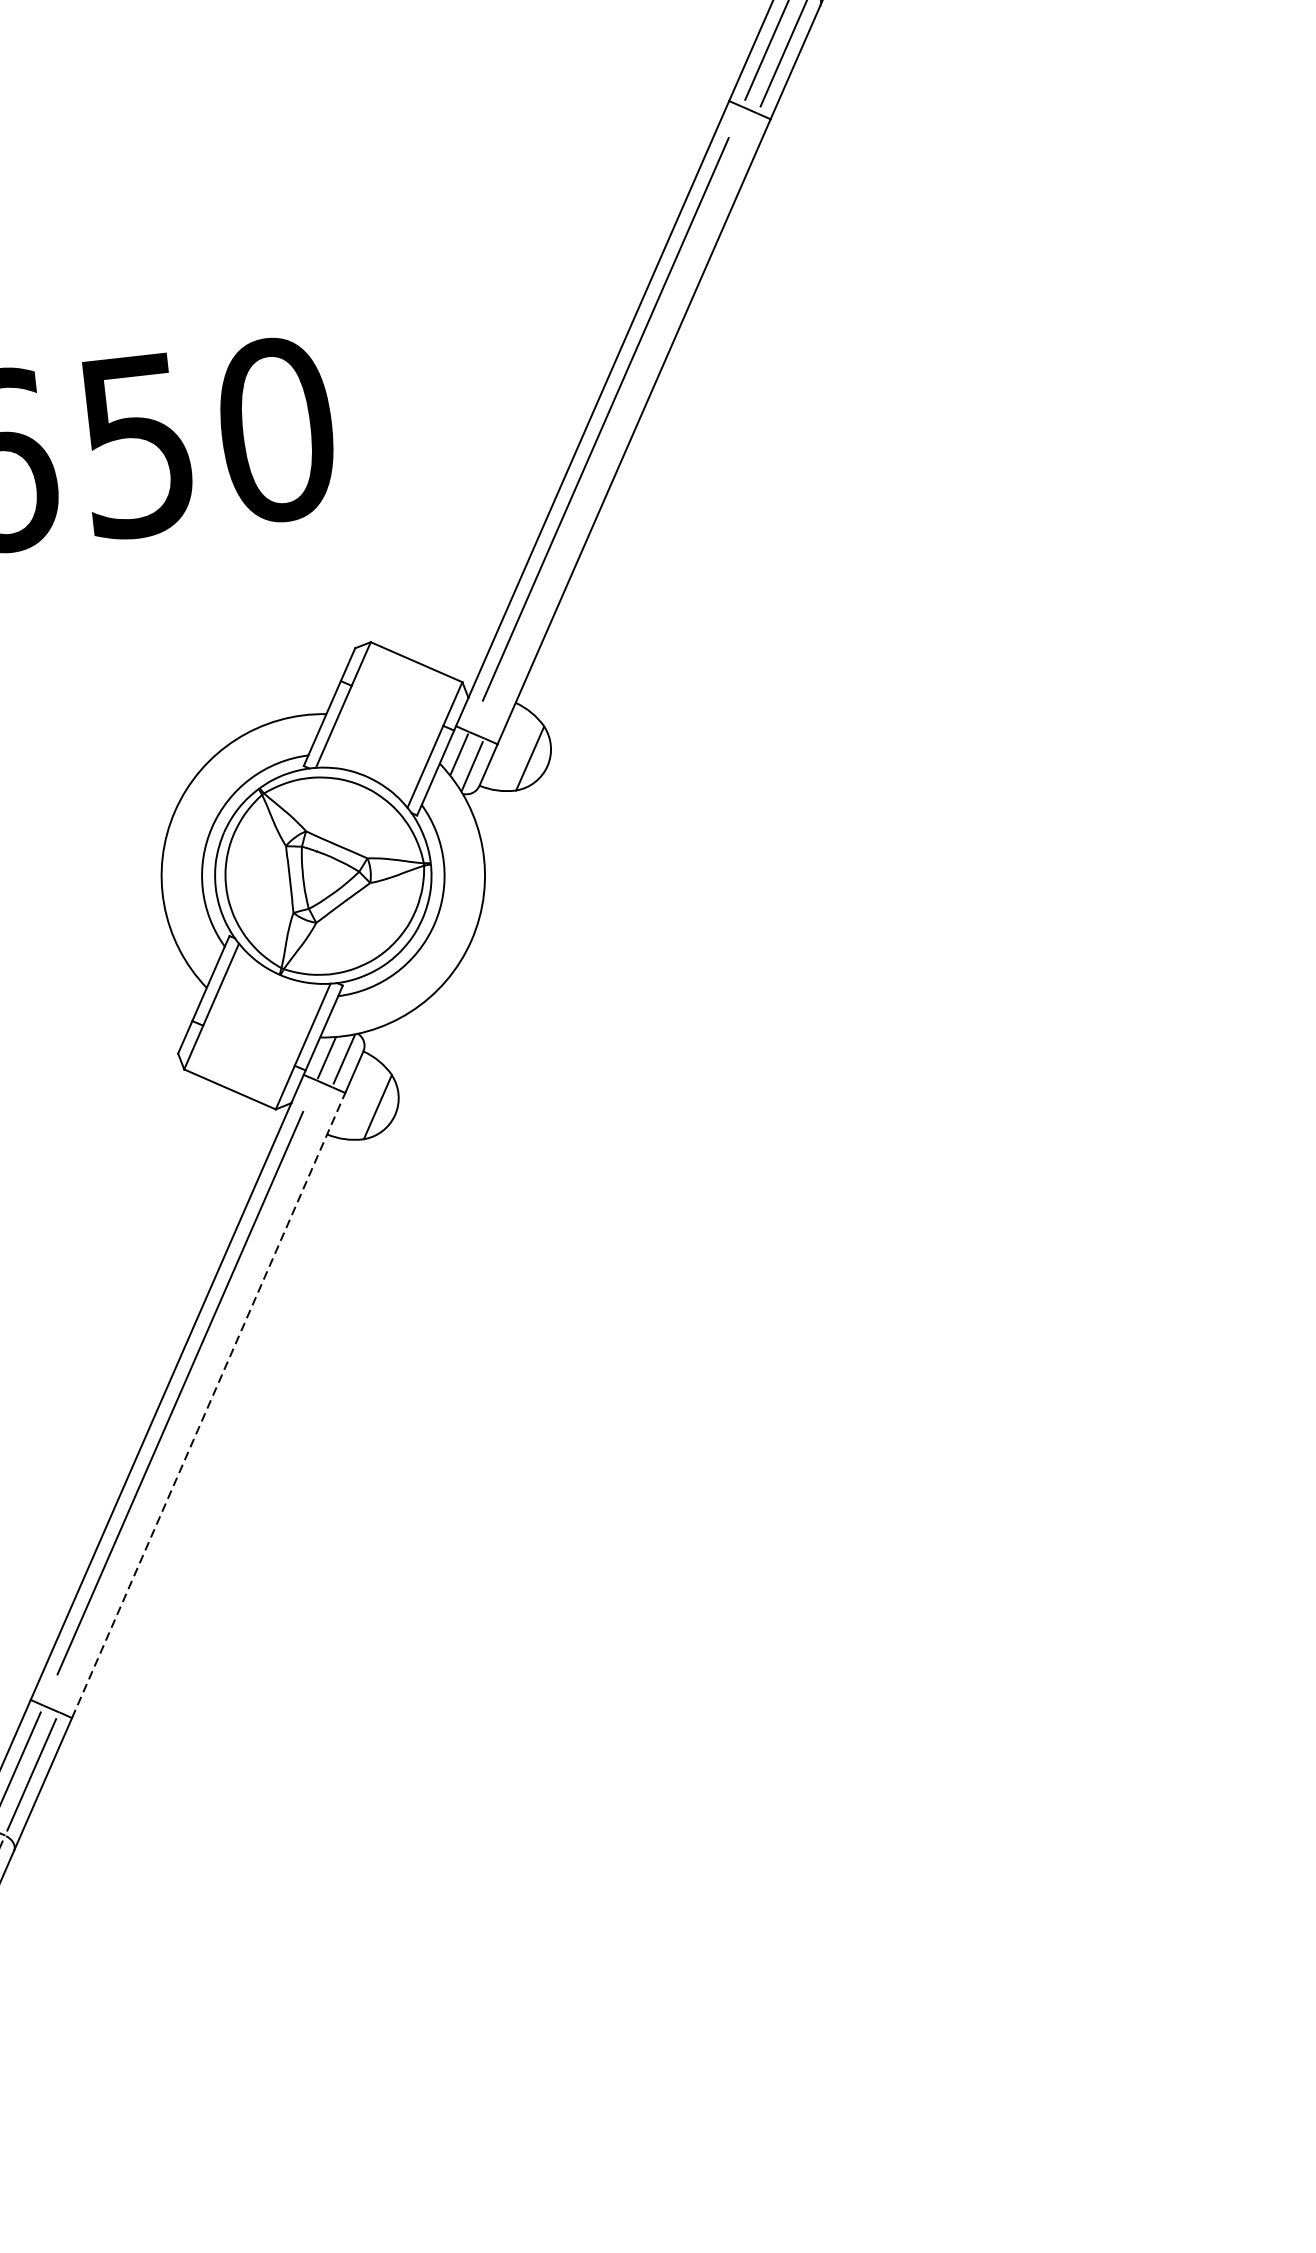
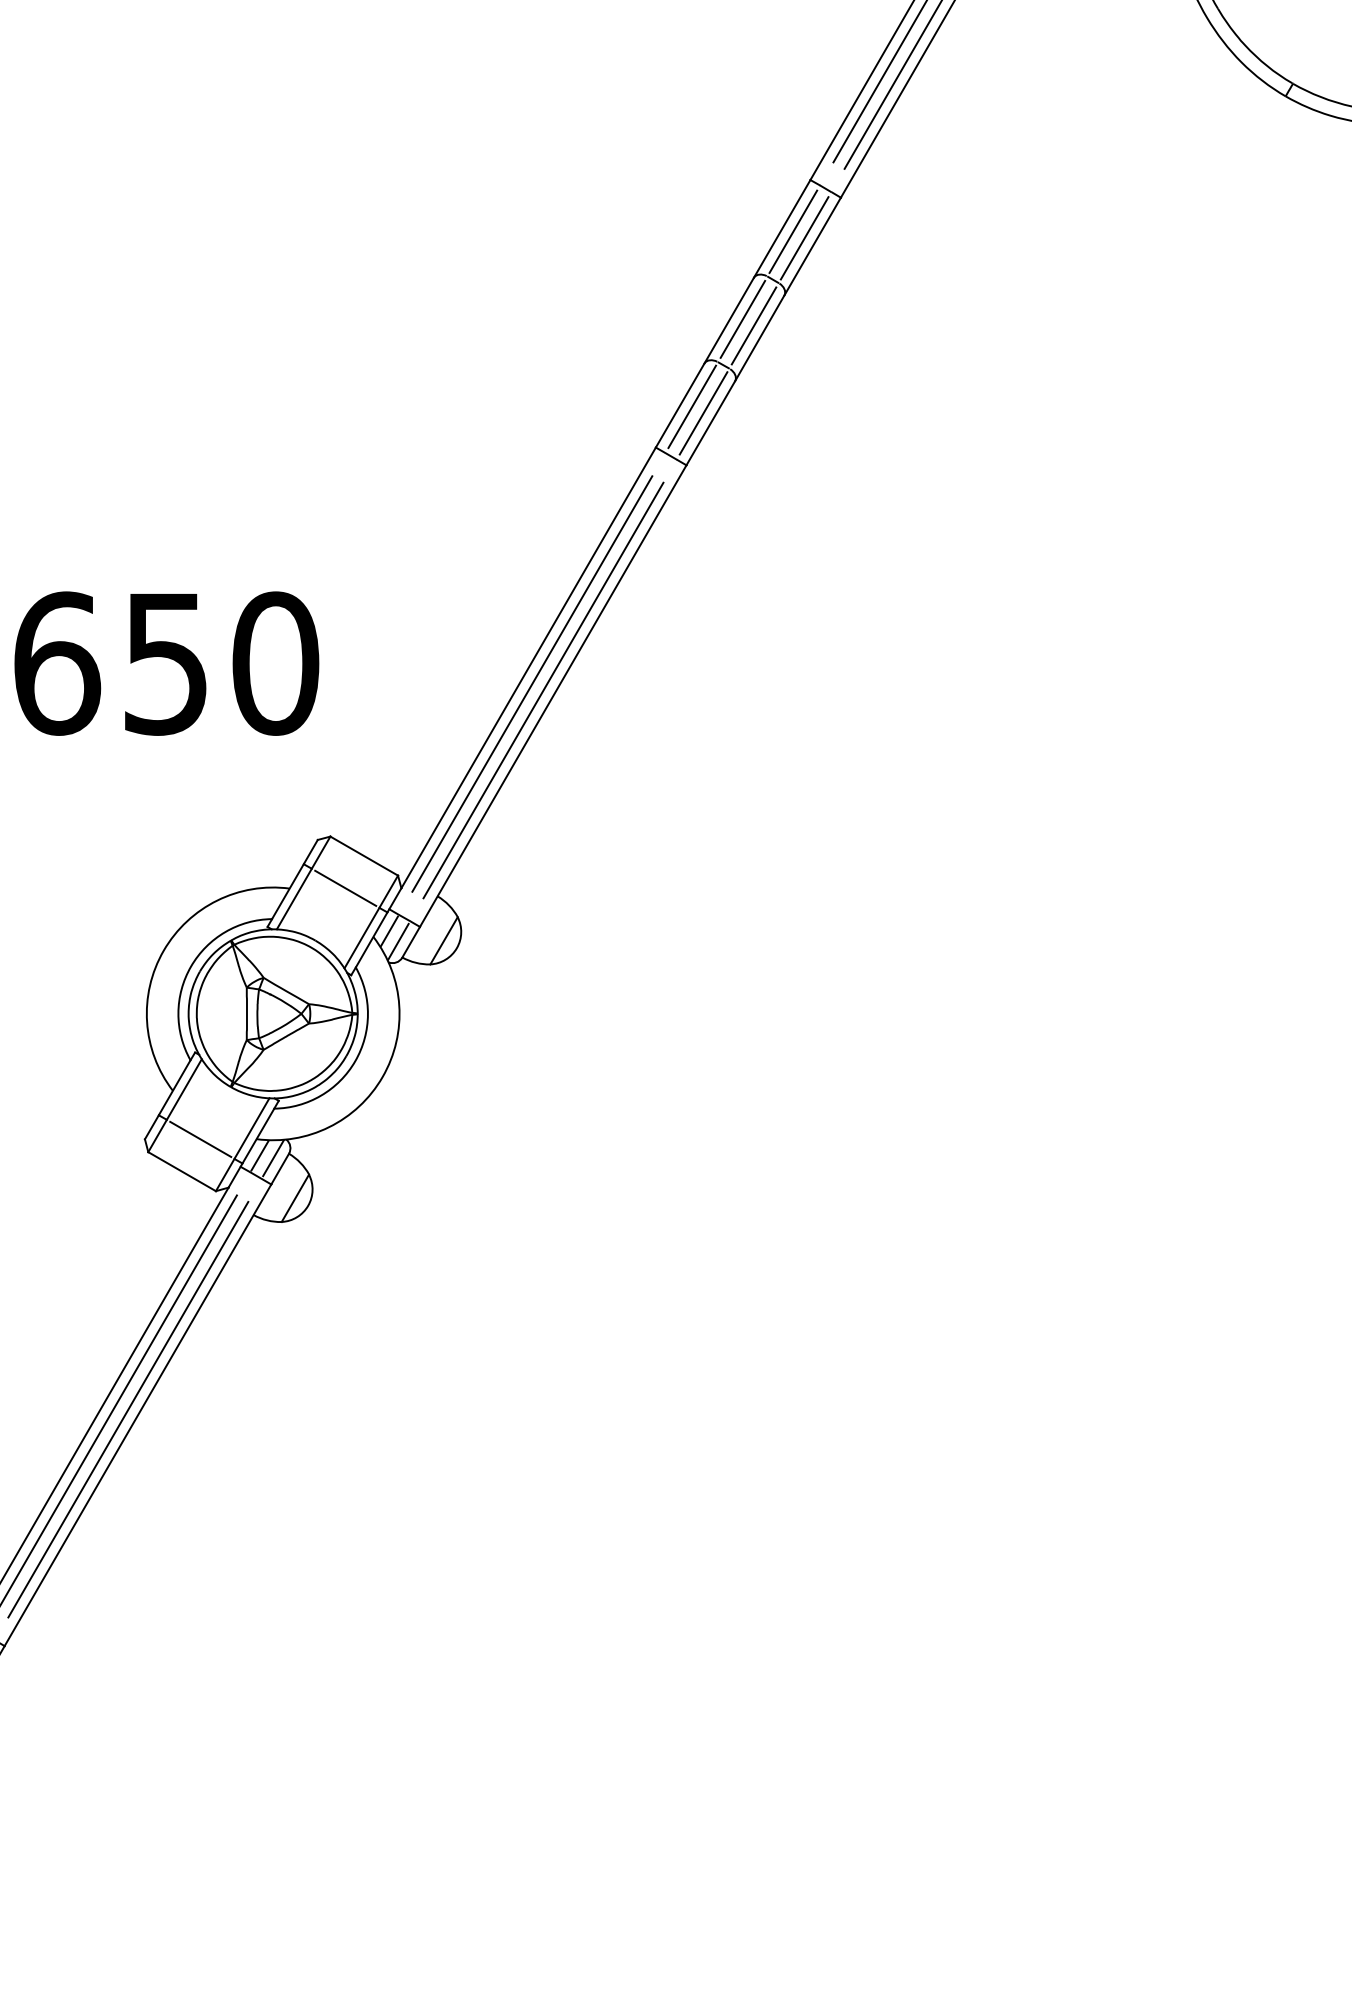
line: (620, 426) -> (543, 690), added
line: (397, 704) -> (345, 887), added
line: (248, 1044) -> (200, 1138), added
line: (195, 1399) -> (128, 1409), added
line: (209, 1405) -> (138, 1415), dashed -> solid

